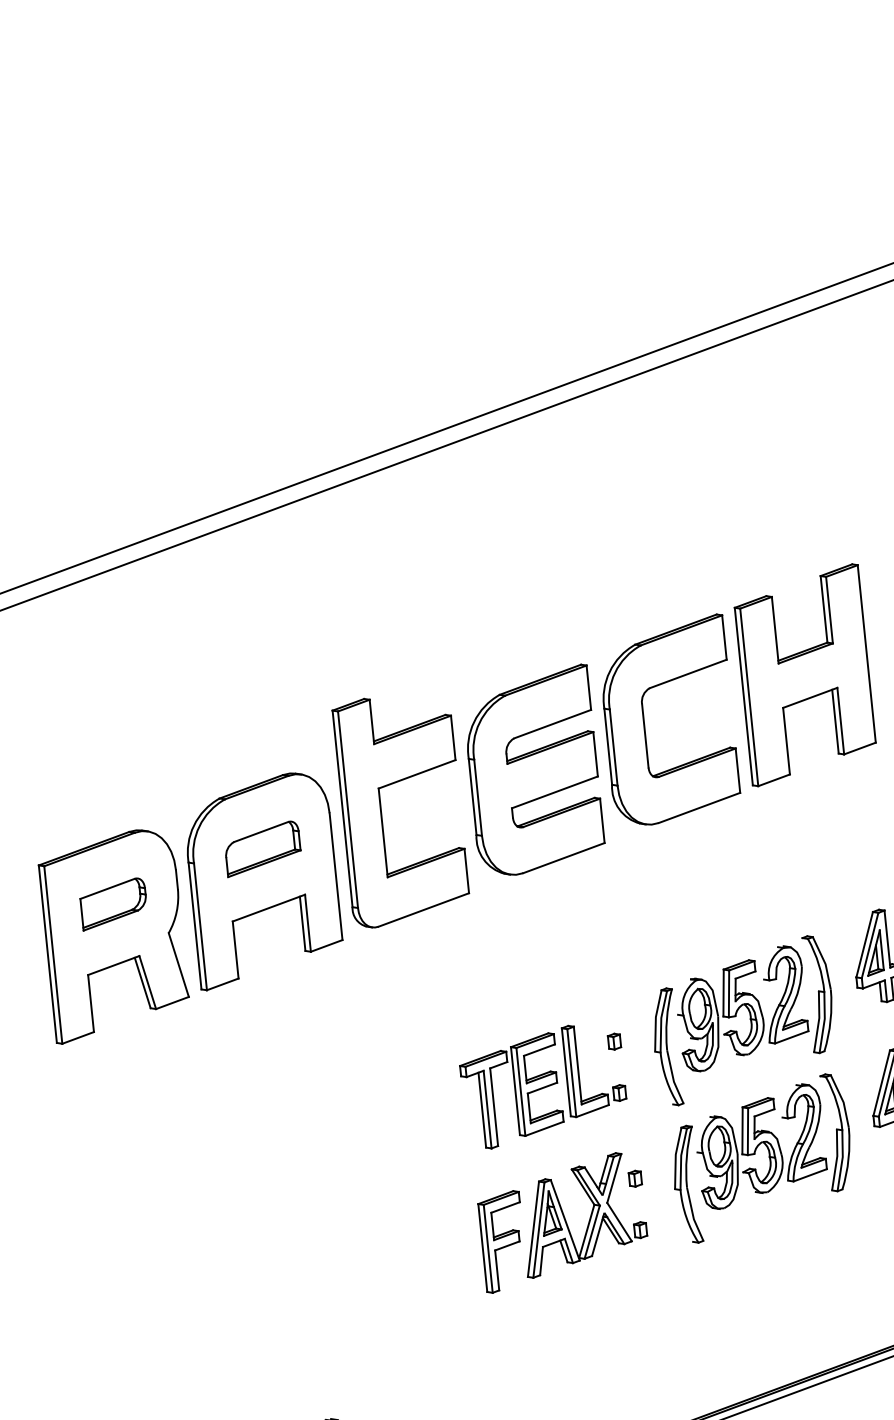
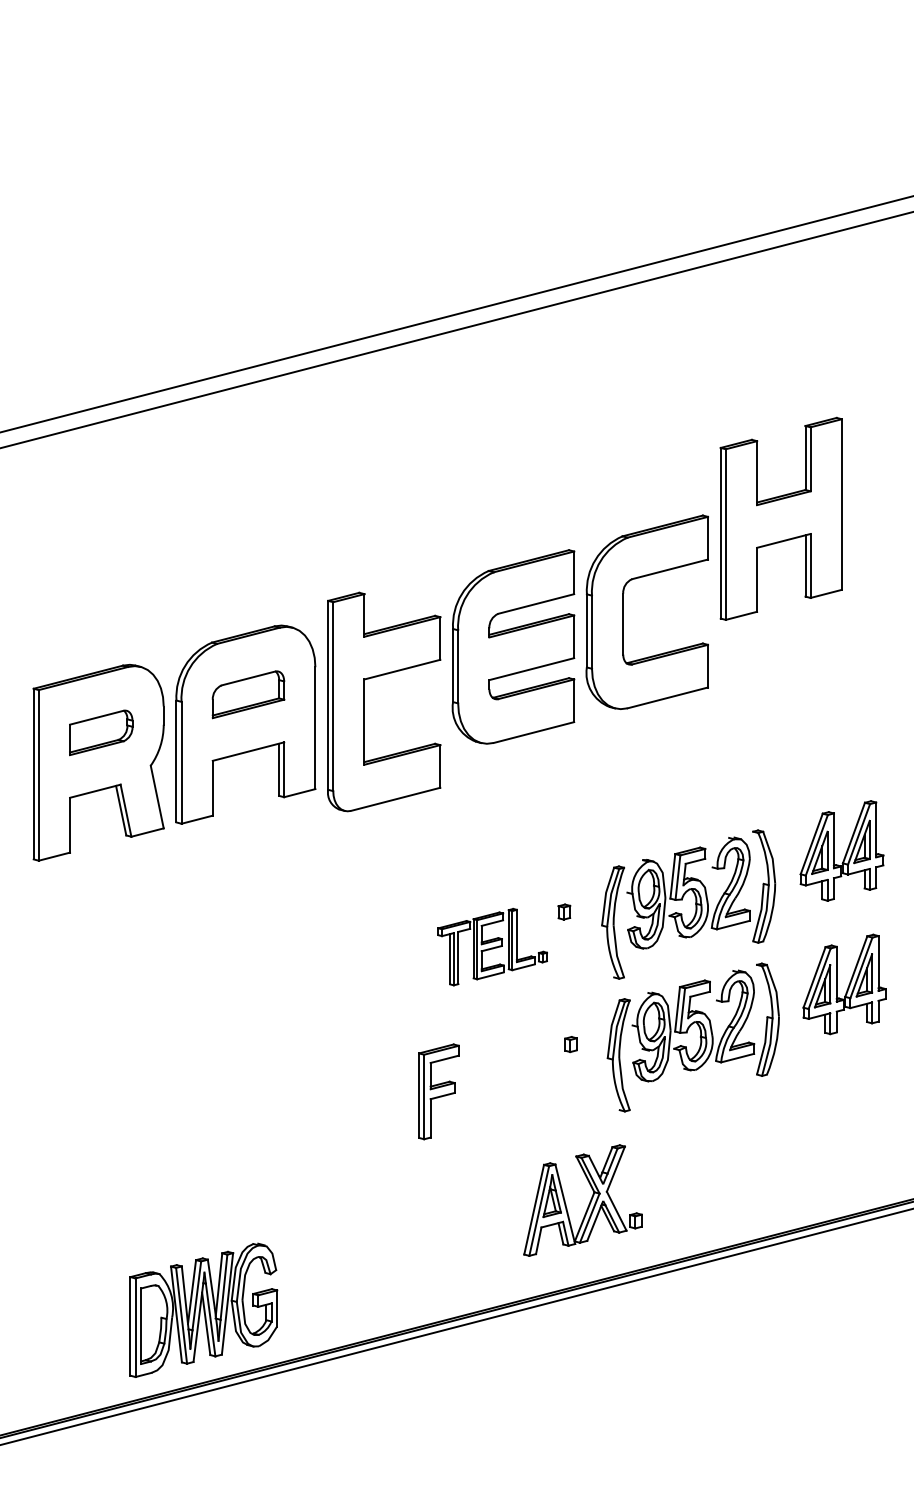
part: (804, 674) -> (780, 518), moved
part: (381, 811) -> (364, 701), moved
part: (543, 1085) -> (492, 946), size x0.7
part: (590, 1214) -> (589, 1201), moved

